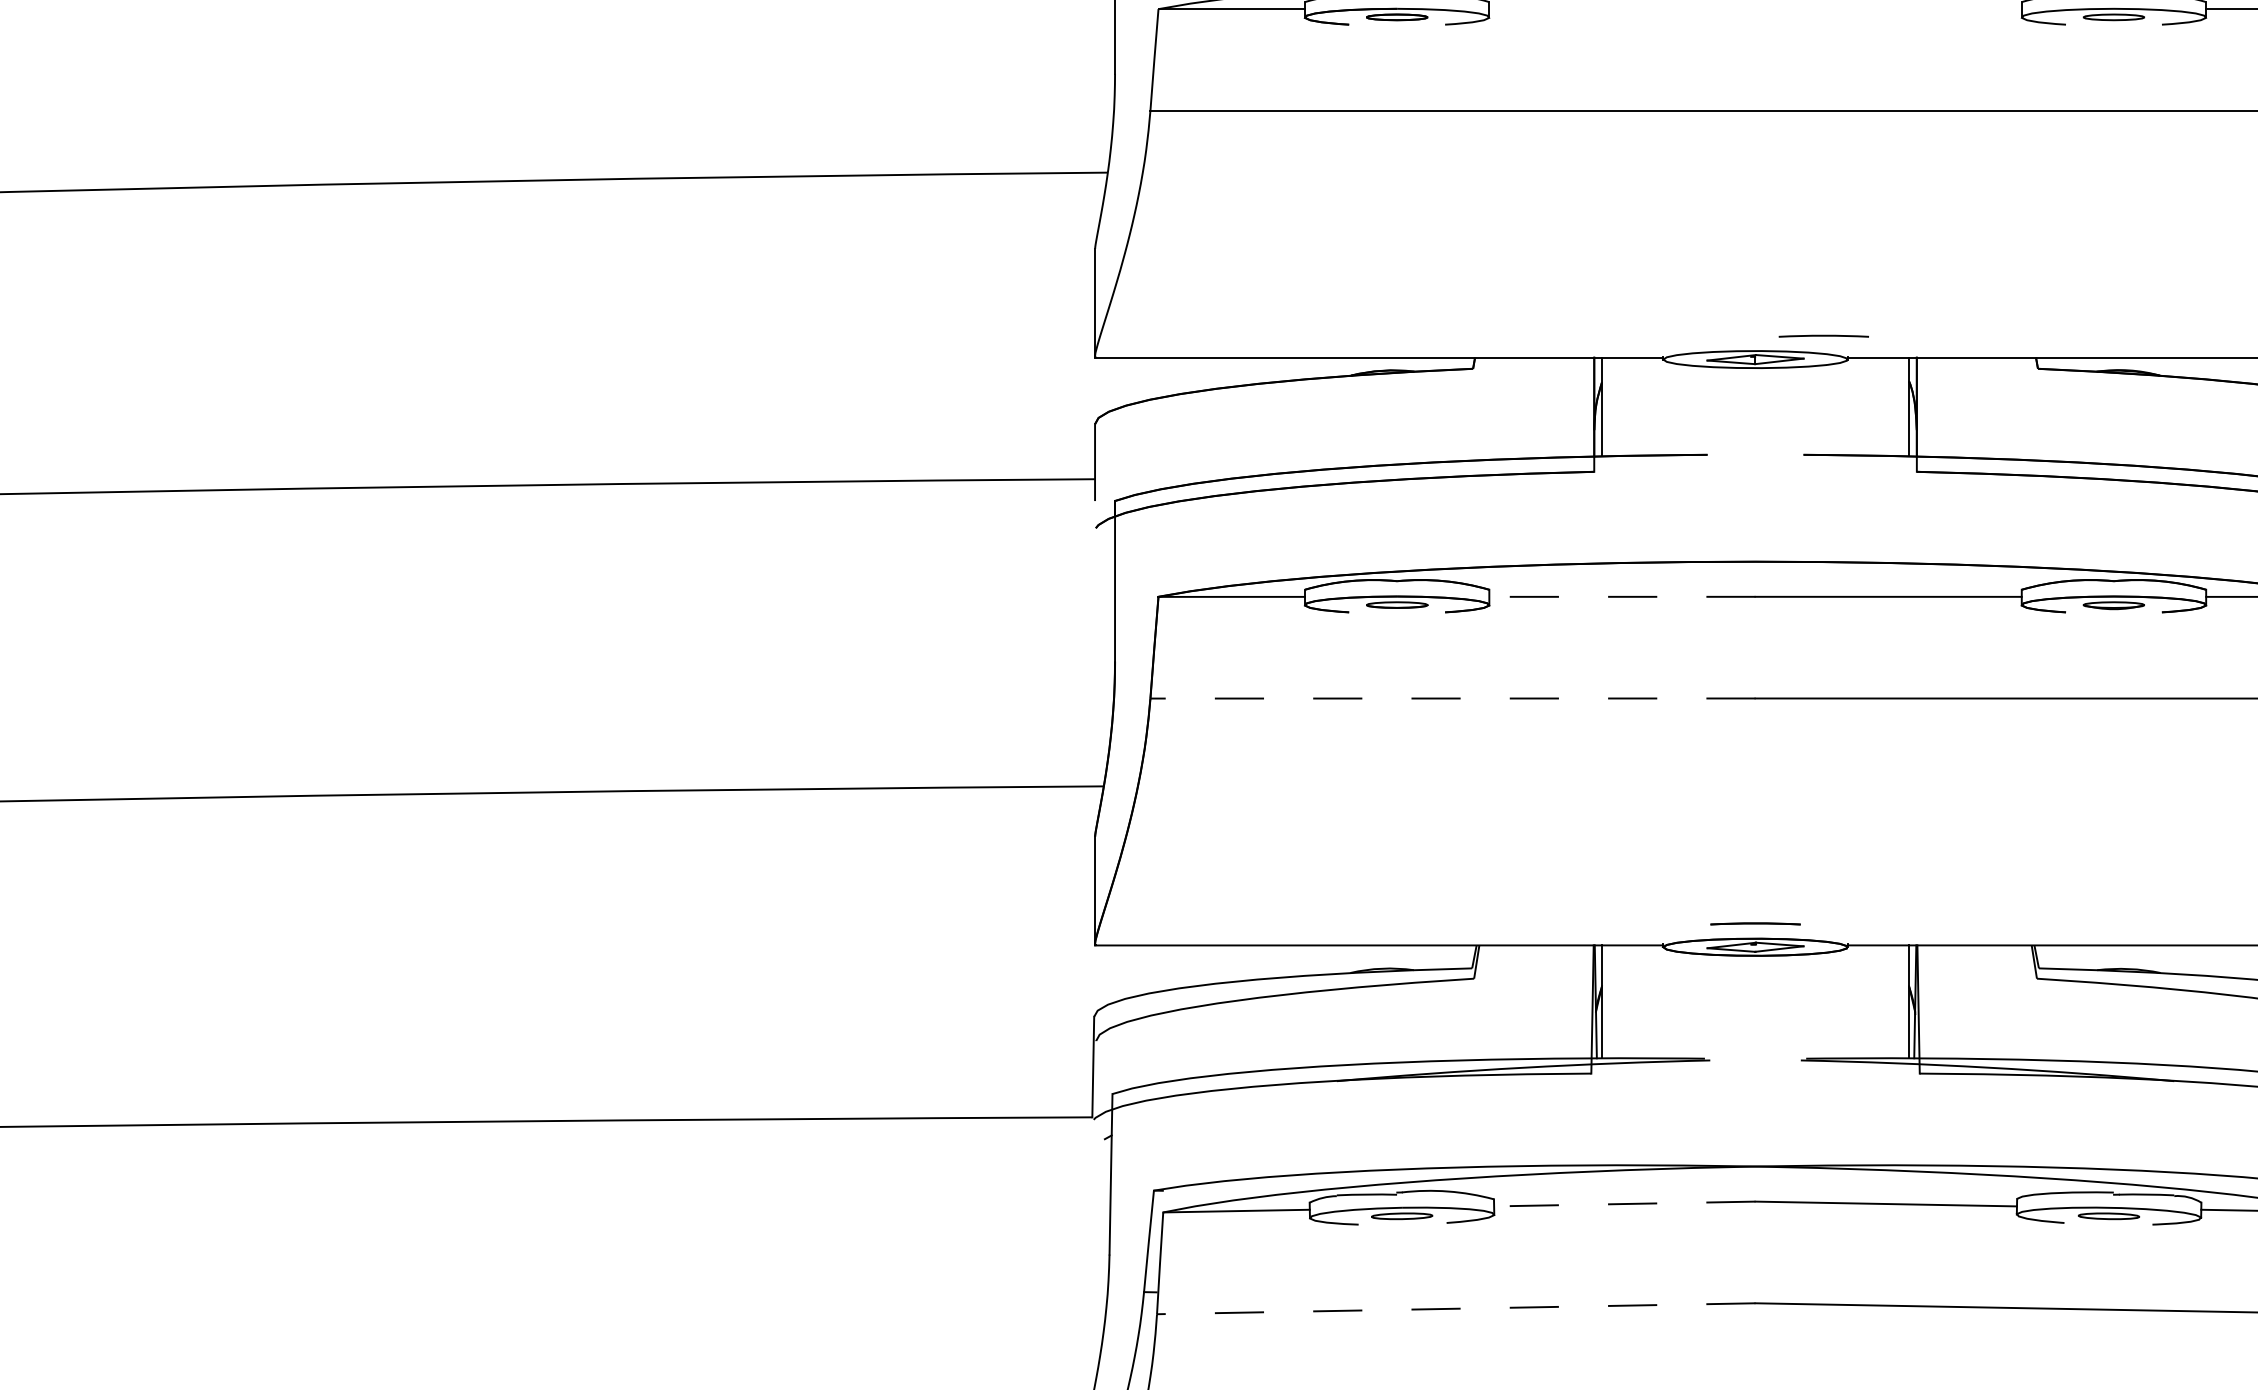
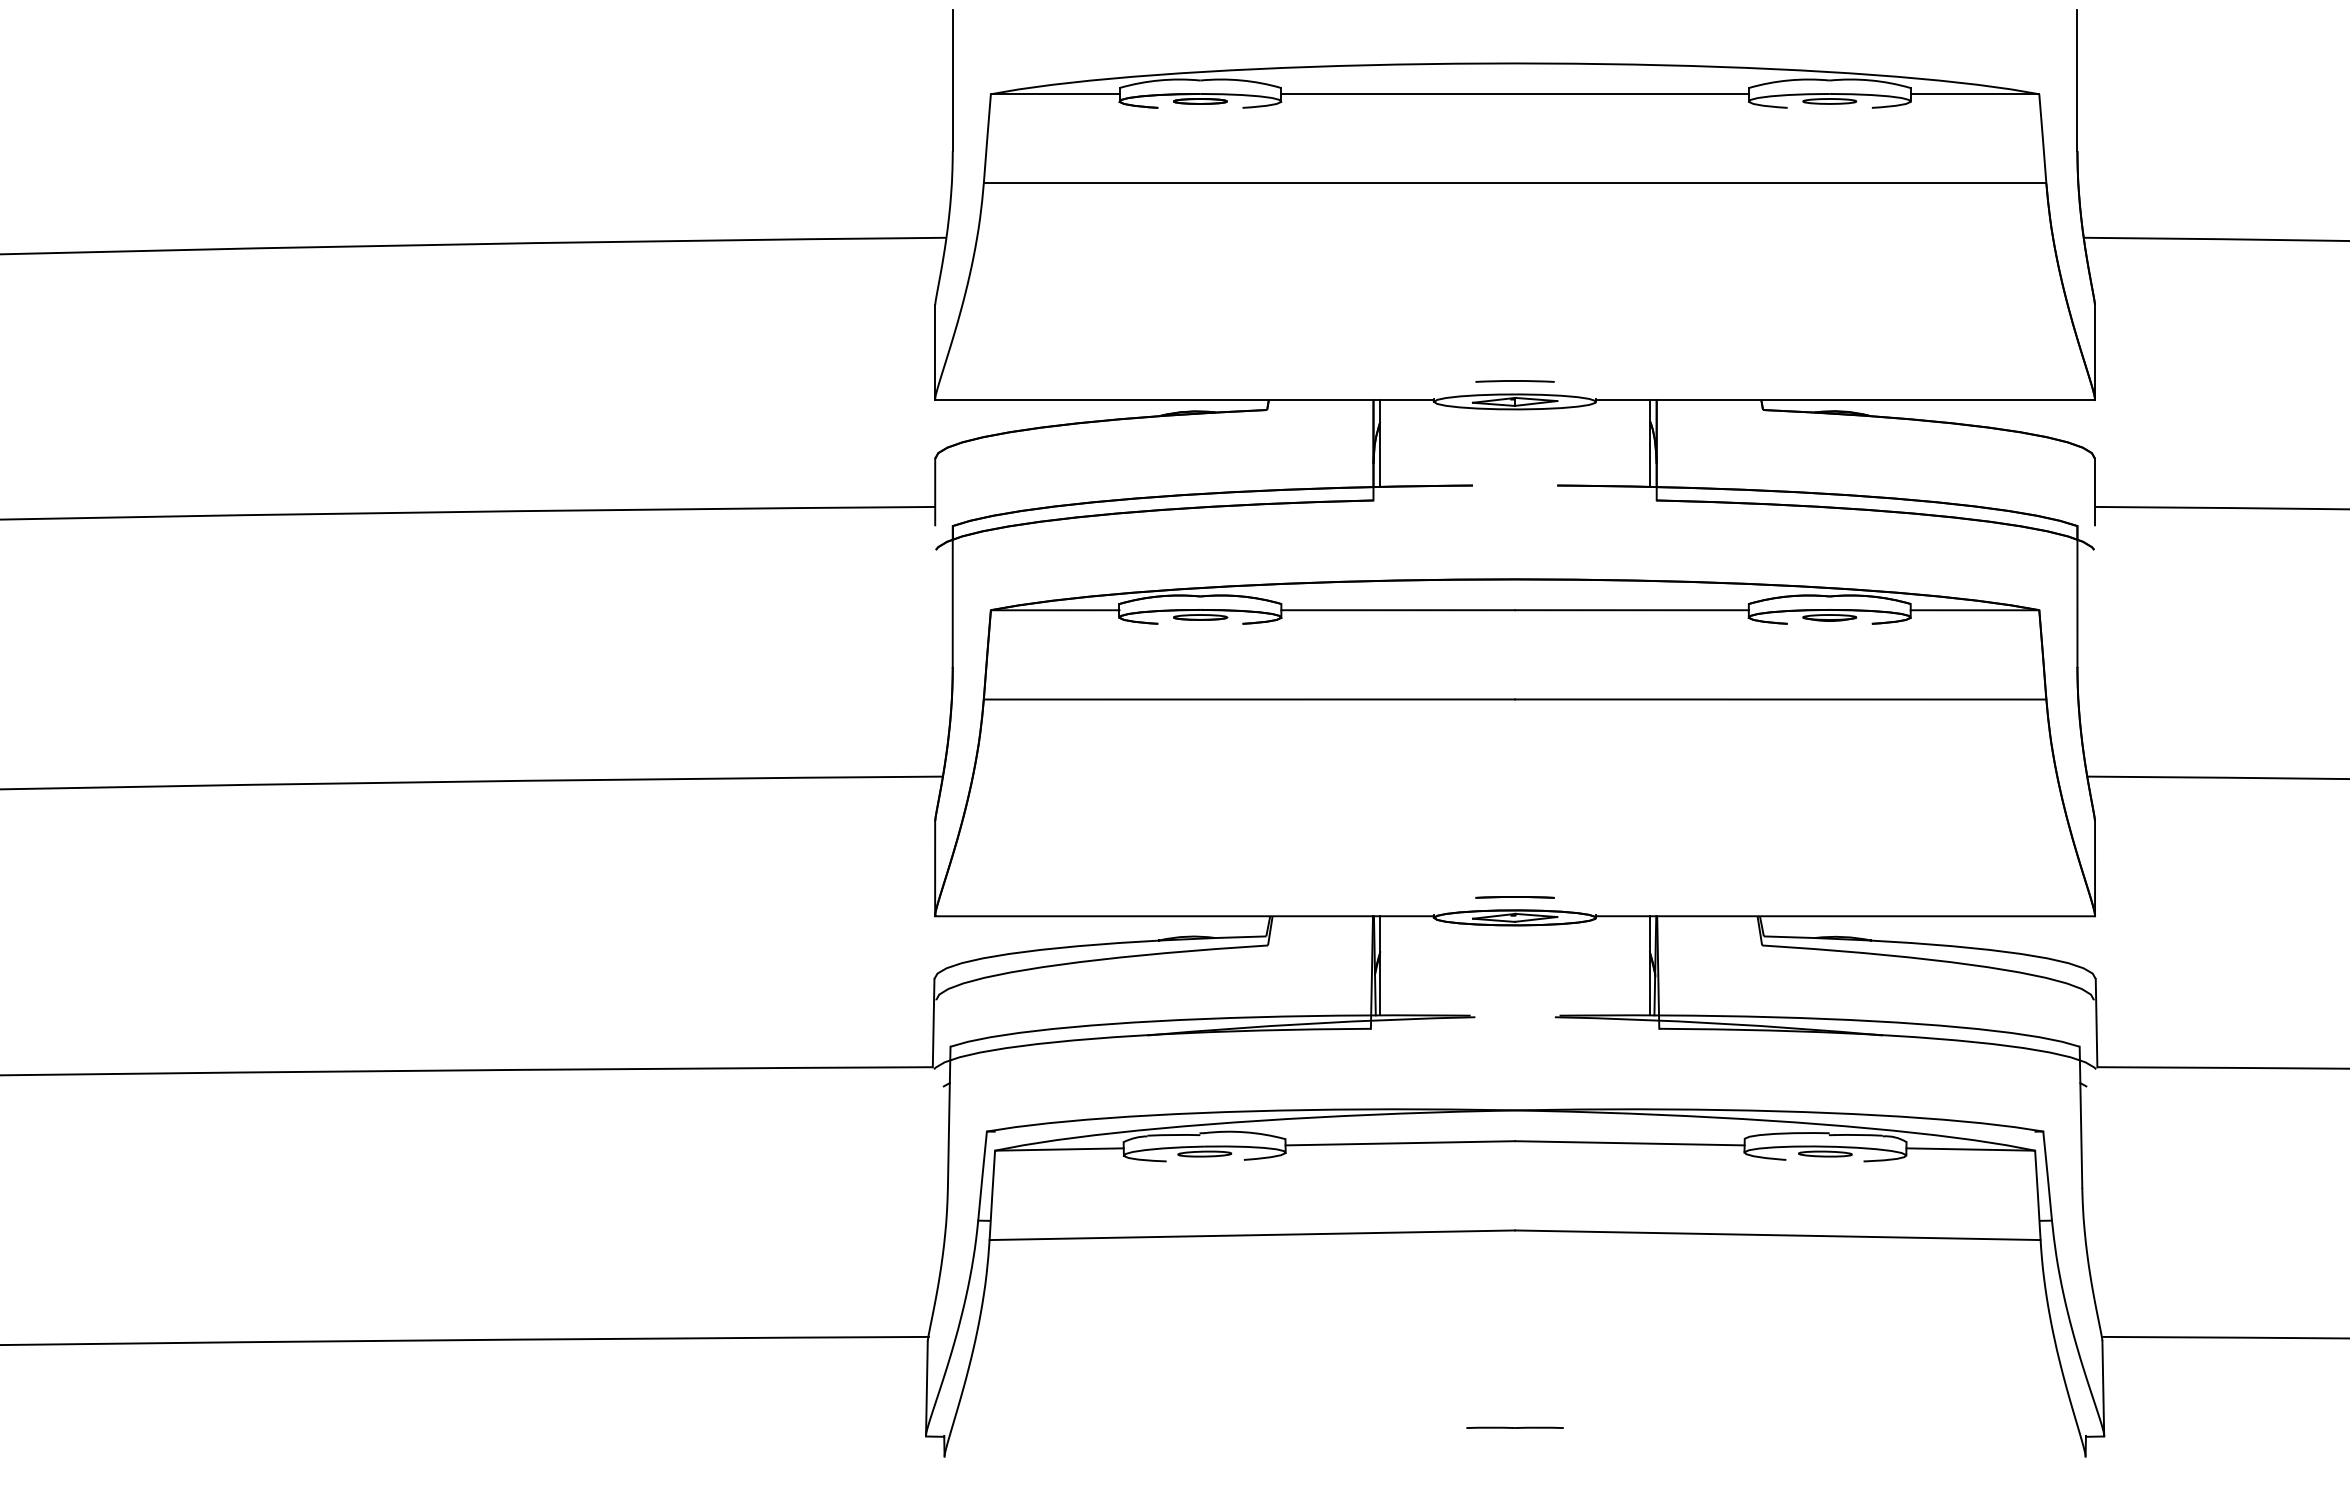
line: (1754, 9) -> (1514, 94), added
line: (1823, 336) -> (1514, 381), moved
line: (1622, 597) -> (1398, 610), dashed -> solid
line: (1453, 698) -> (1249, 699), dashed -> solid
line: (1625, 1204) -> (1400, 1143), dashed -> solid
line: (1456, 1309) -> (1252, 1235), dashed -> solid

